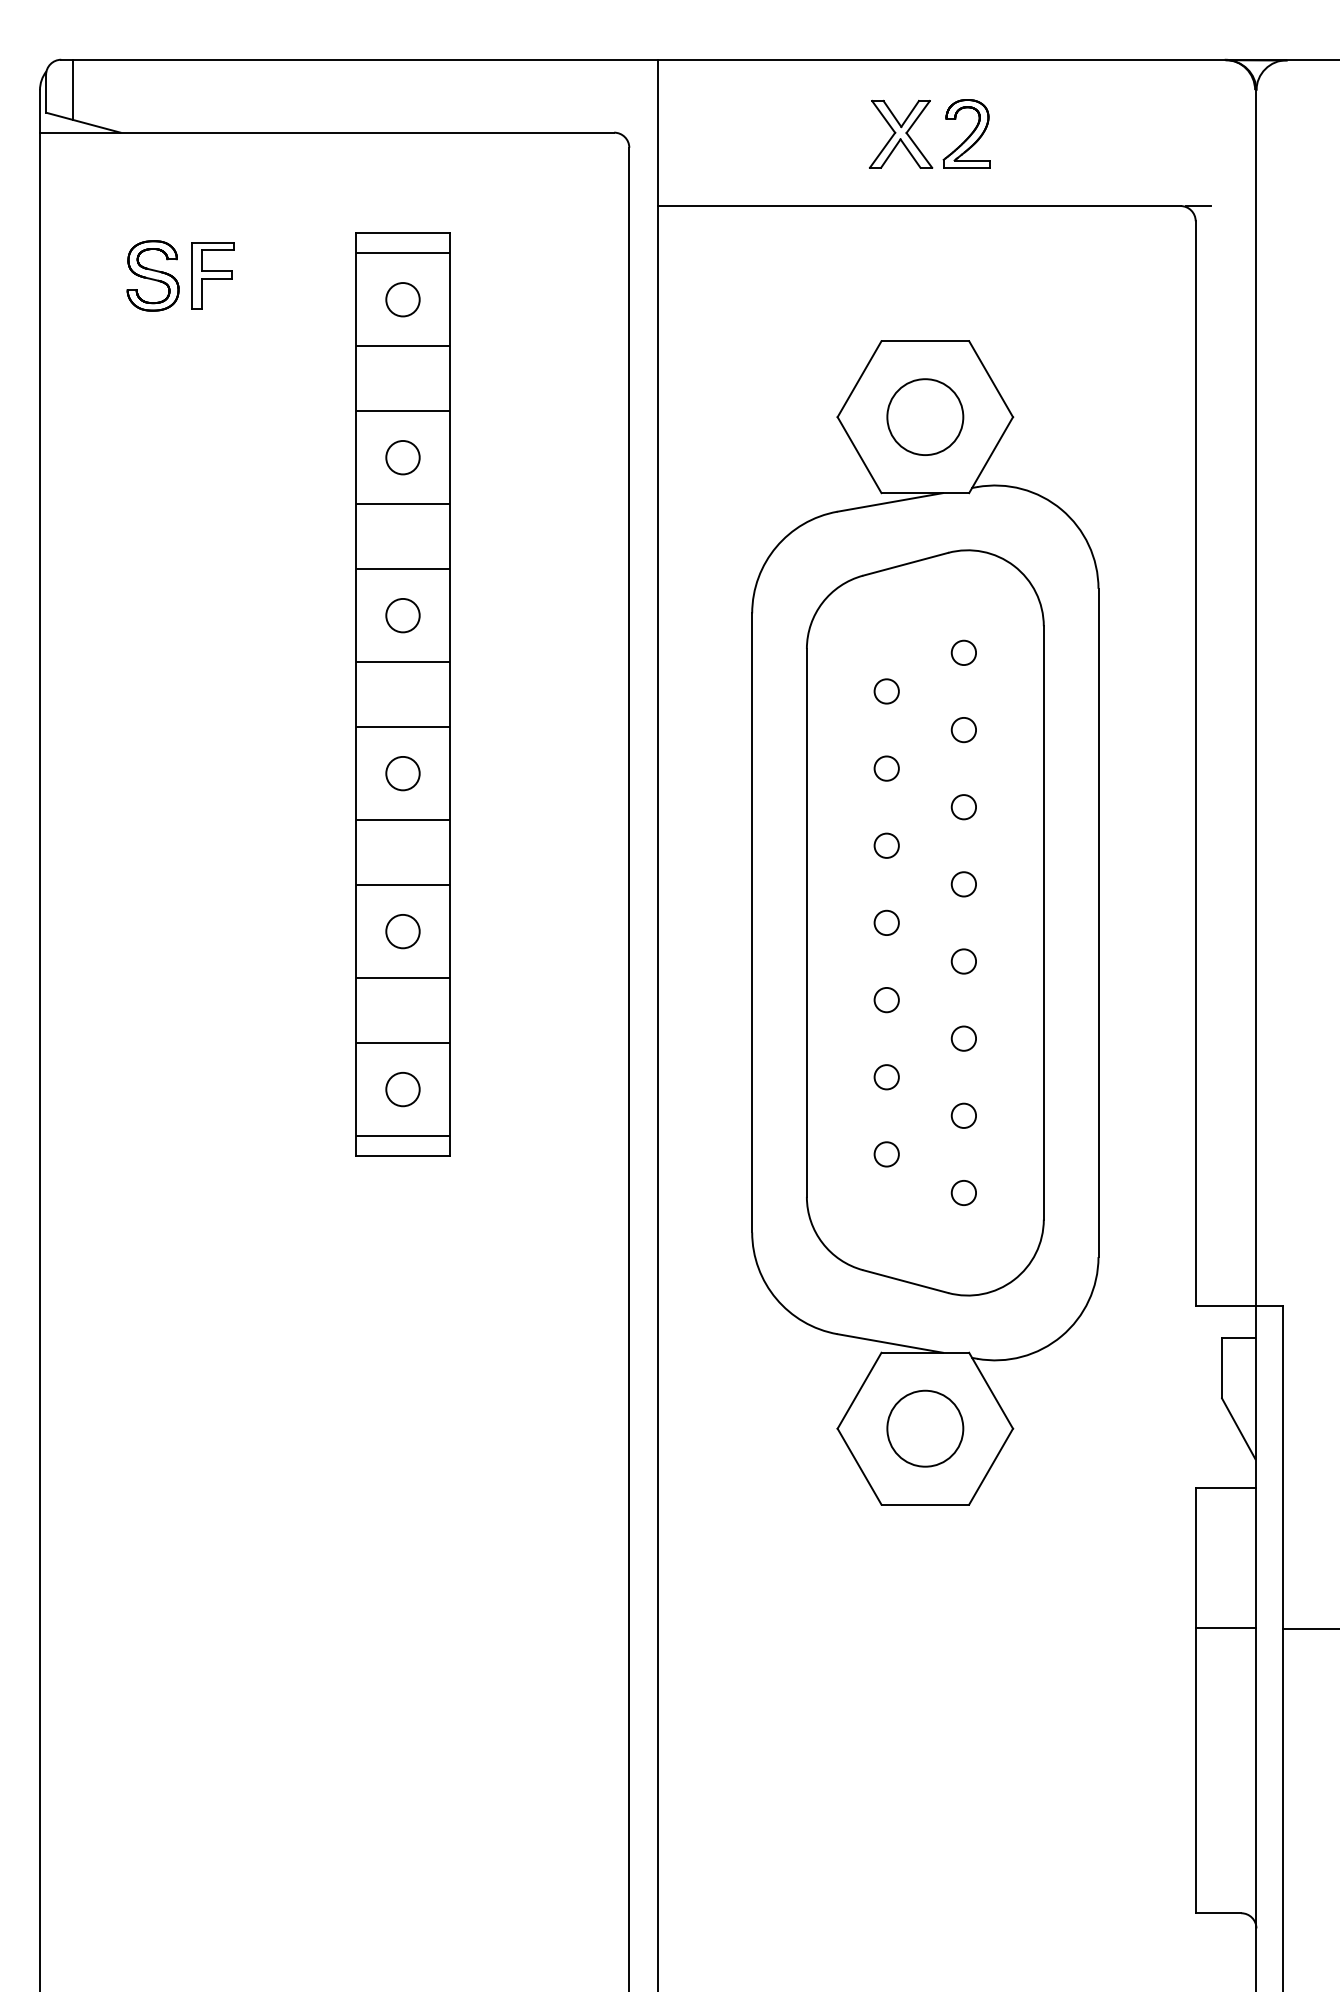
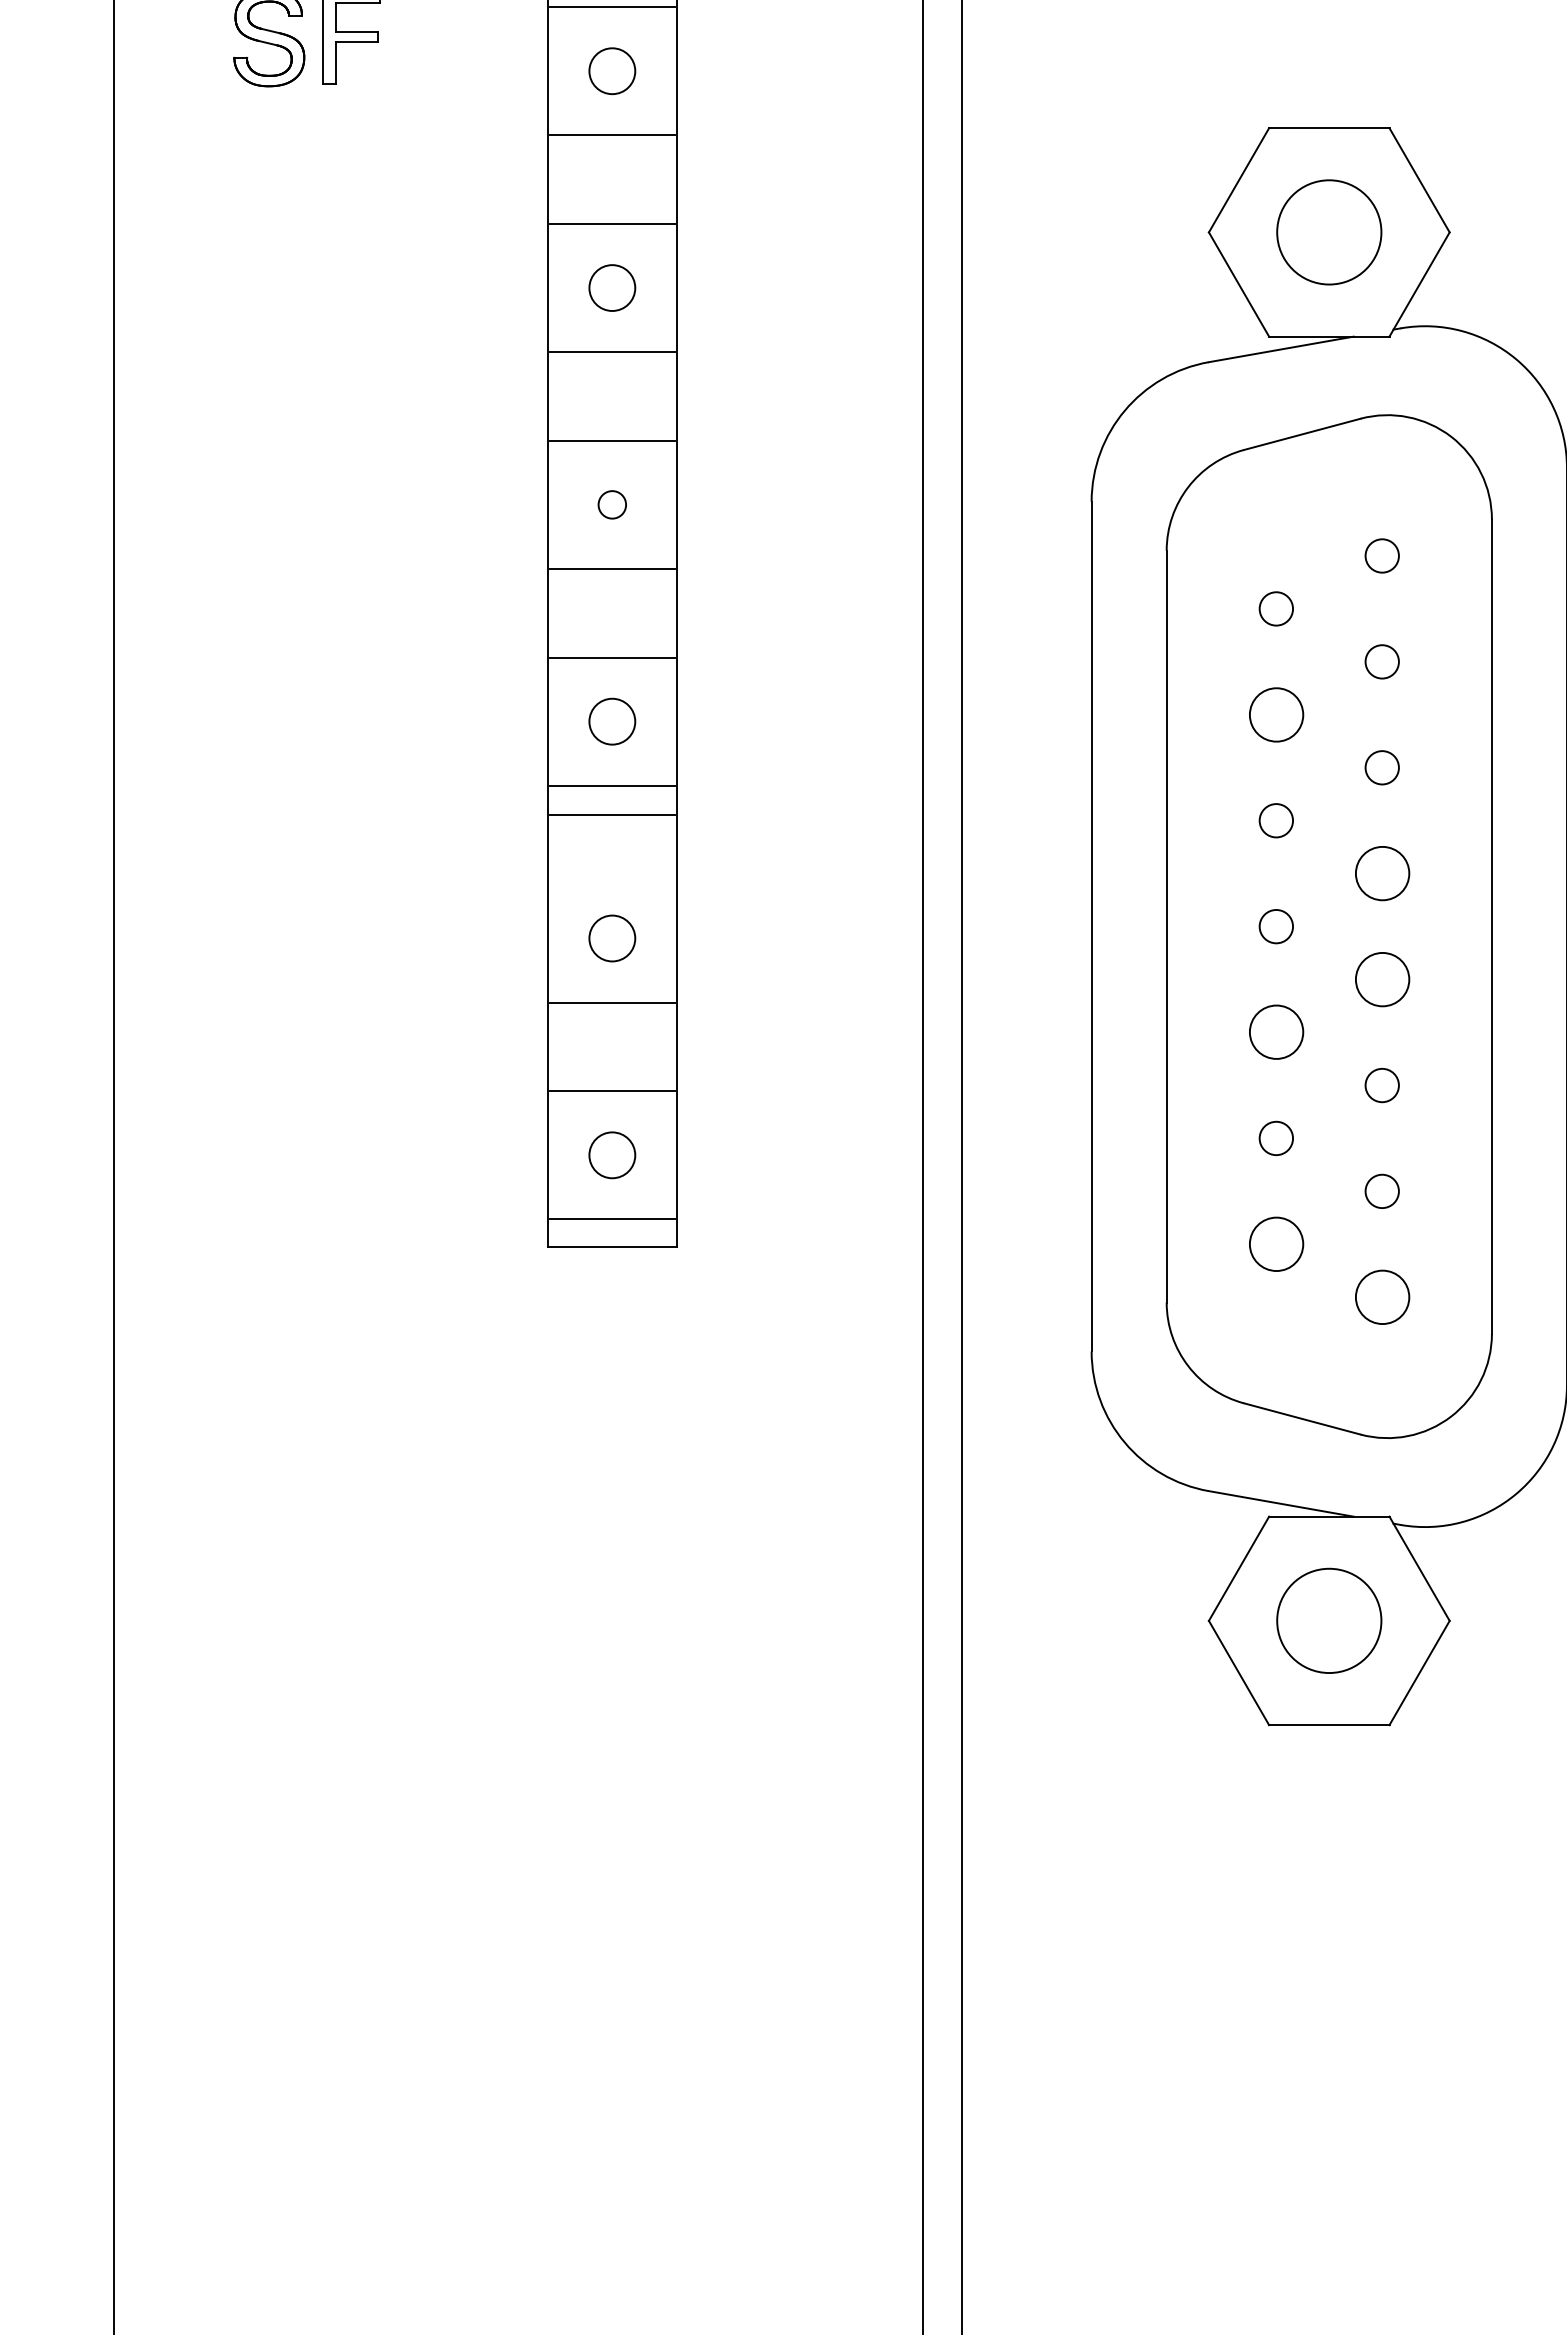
circle: (402, 615) -> (611, 504), size x0.6
circle: (886, 768) -> (1275, 714), size x1.6
line: (402, 884) -> (611, 814), moved
circle: (963, 884) -> (1381, 873), size x1.6
circle: (963, 961) -> (1381, 979), size x1.6
circle: (886, 1000) -> (1275, 1033), size x1.6
circle: (886, 1154) -> (1275, 1244), size x1.6
circle: (963, 1192) -> (1381, 1296), size x1.6

